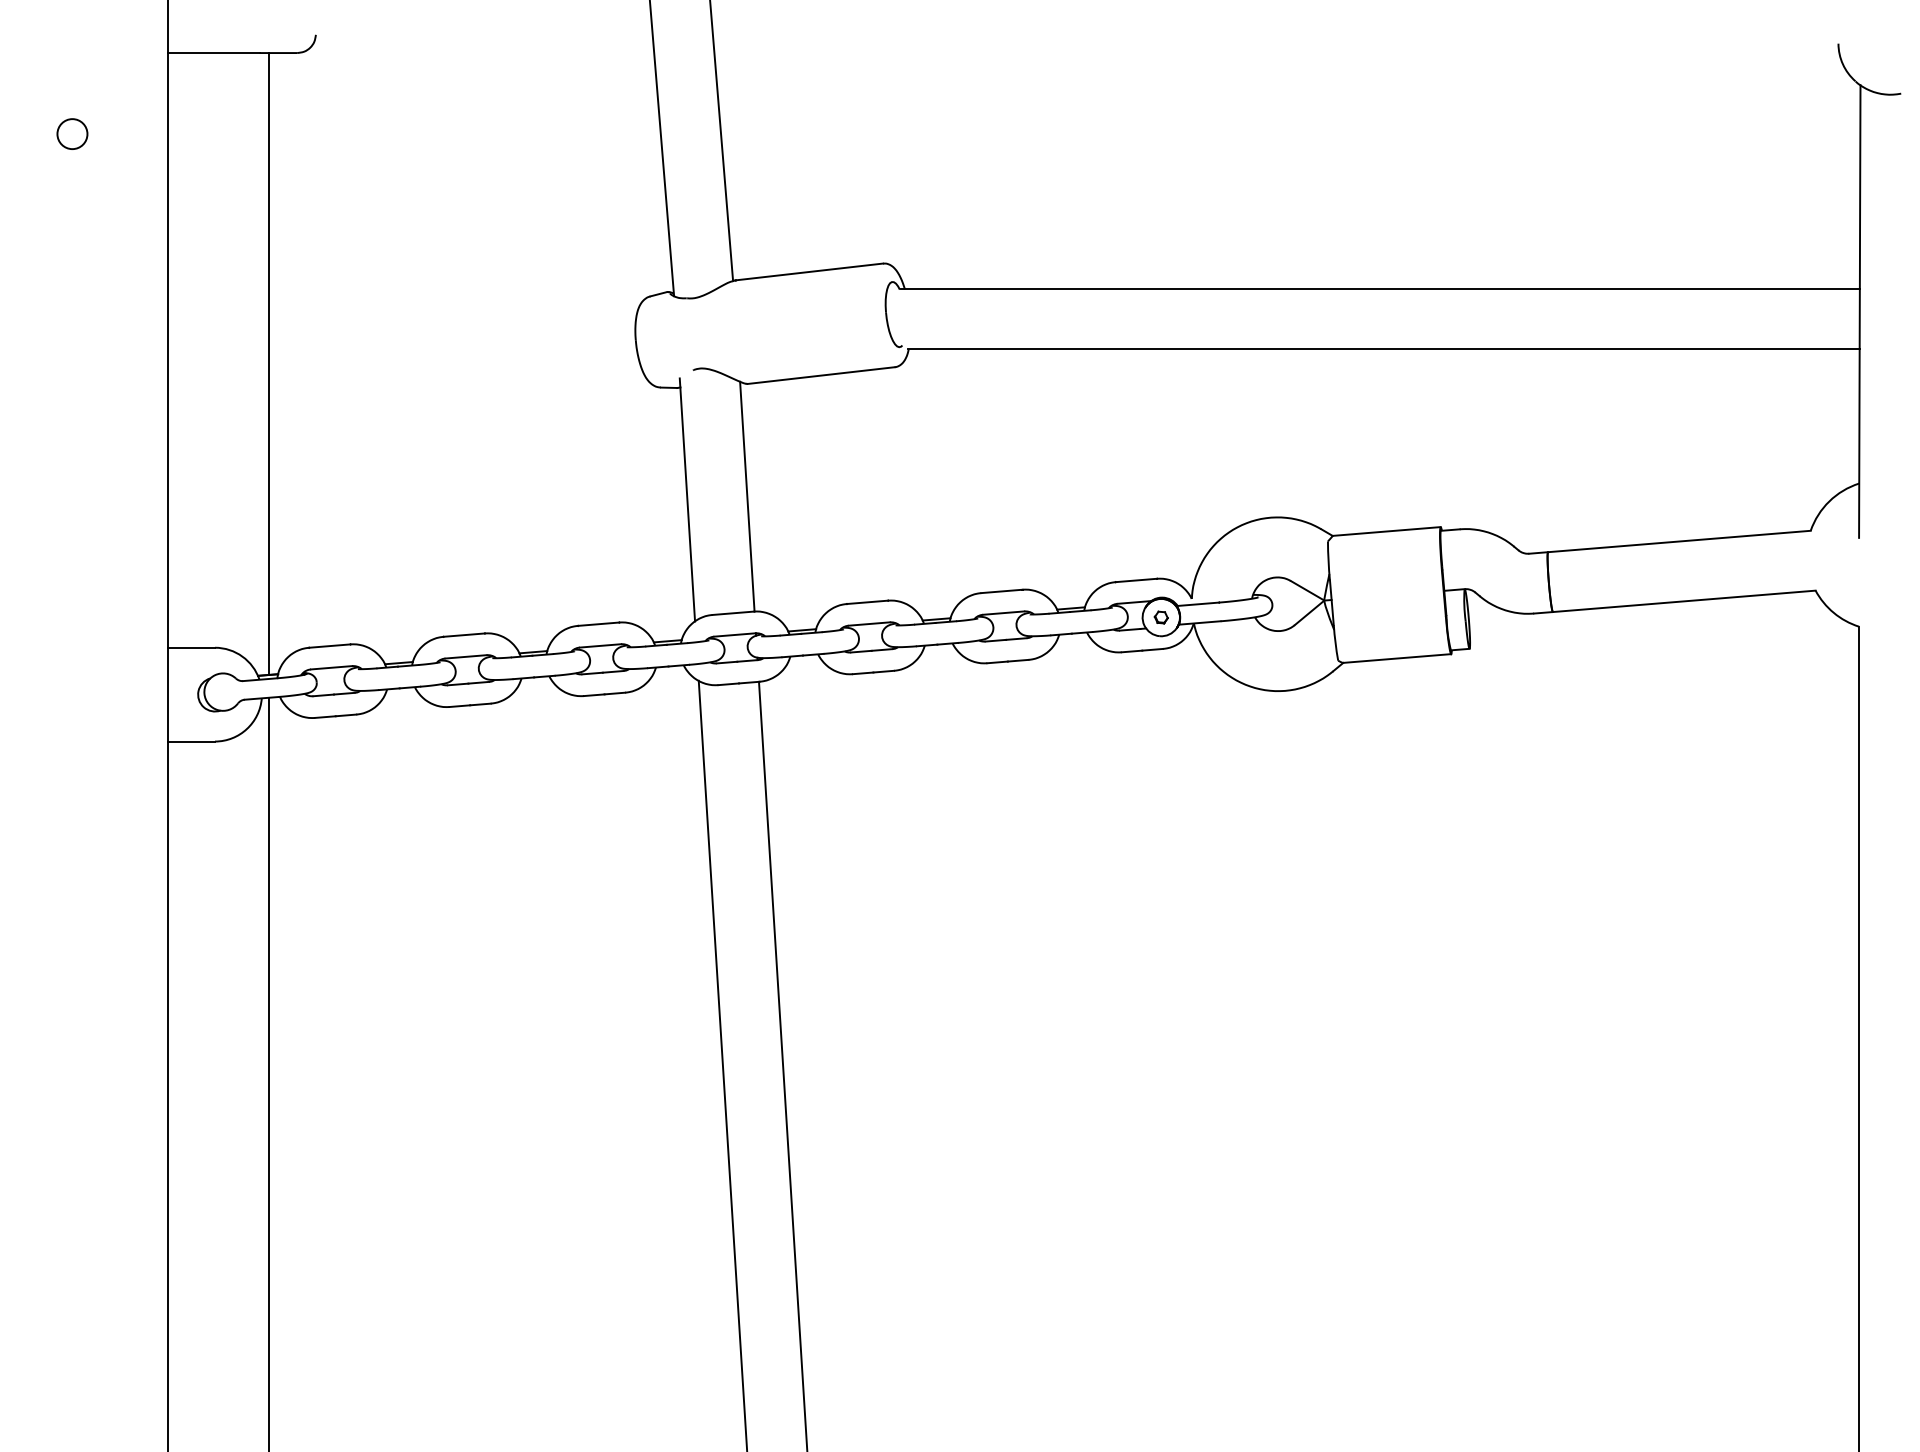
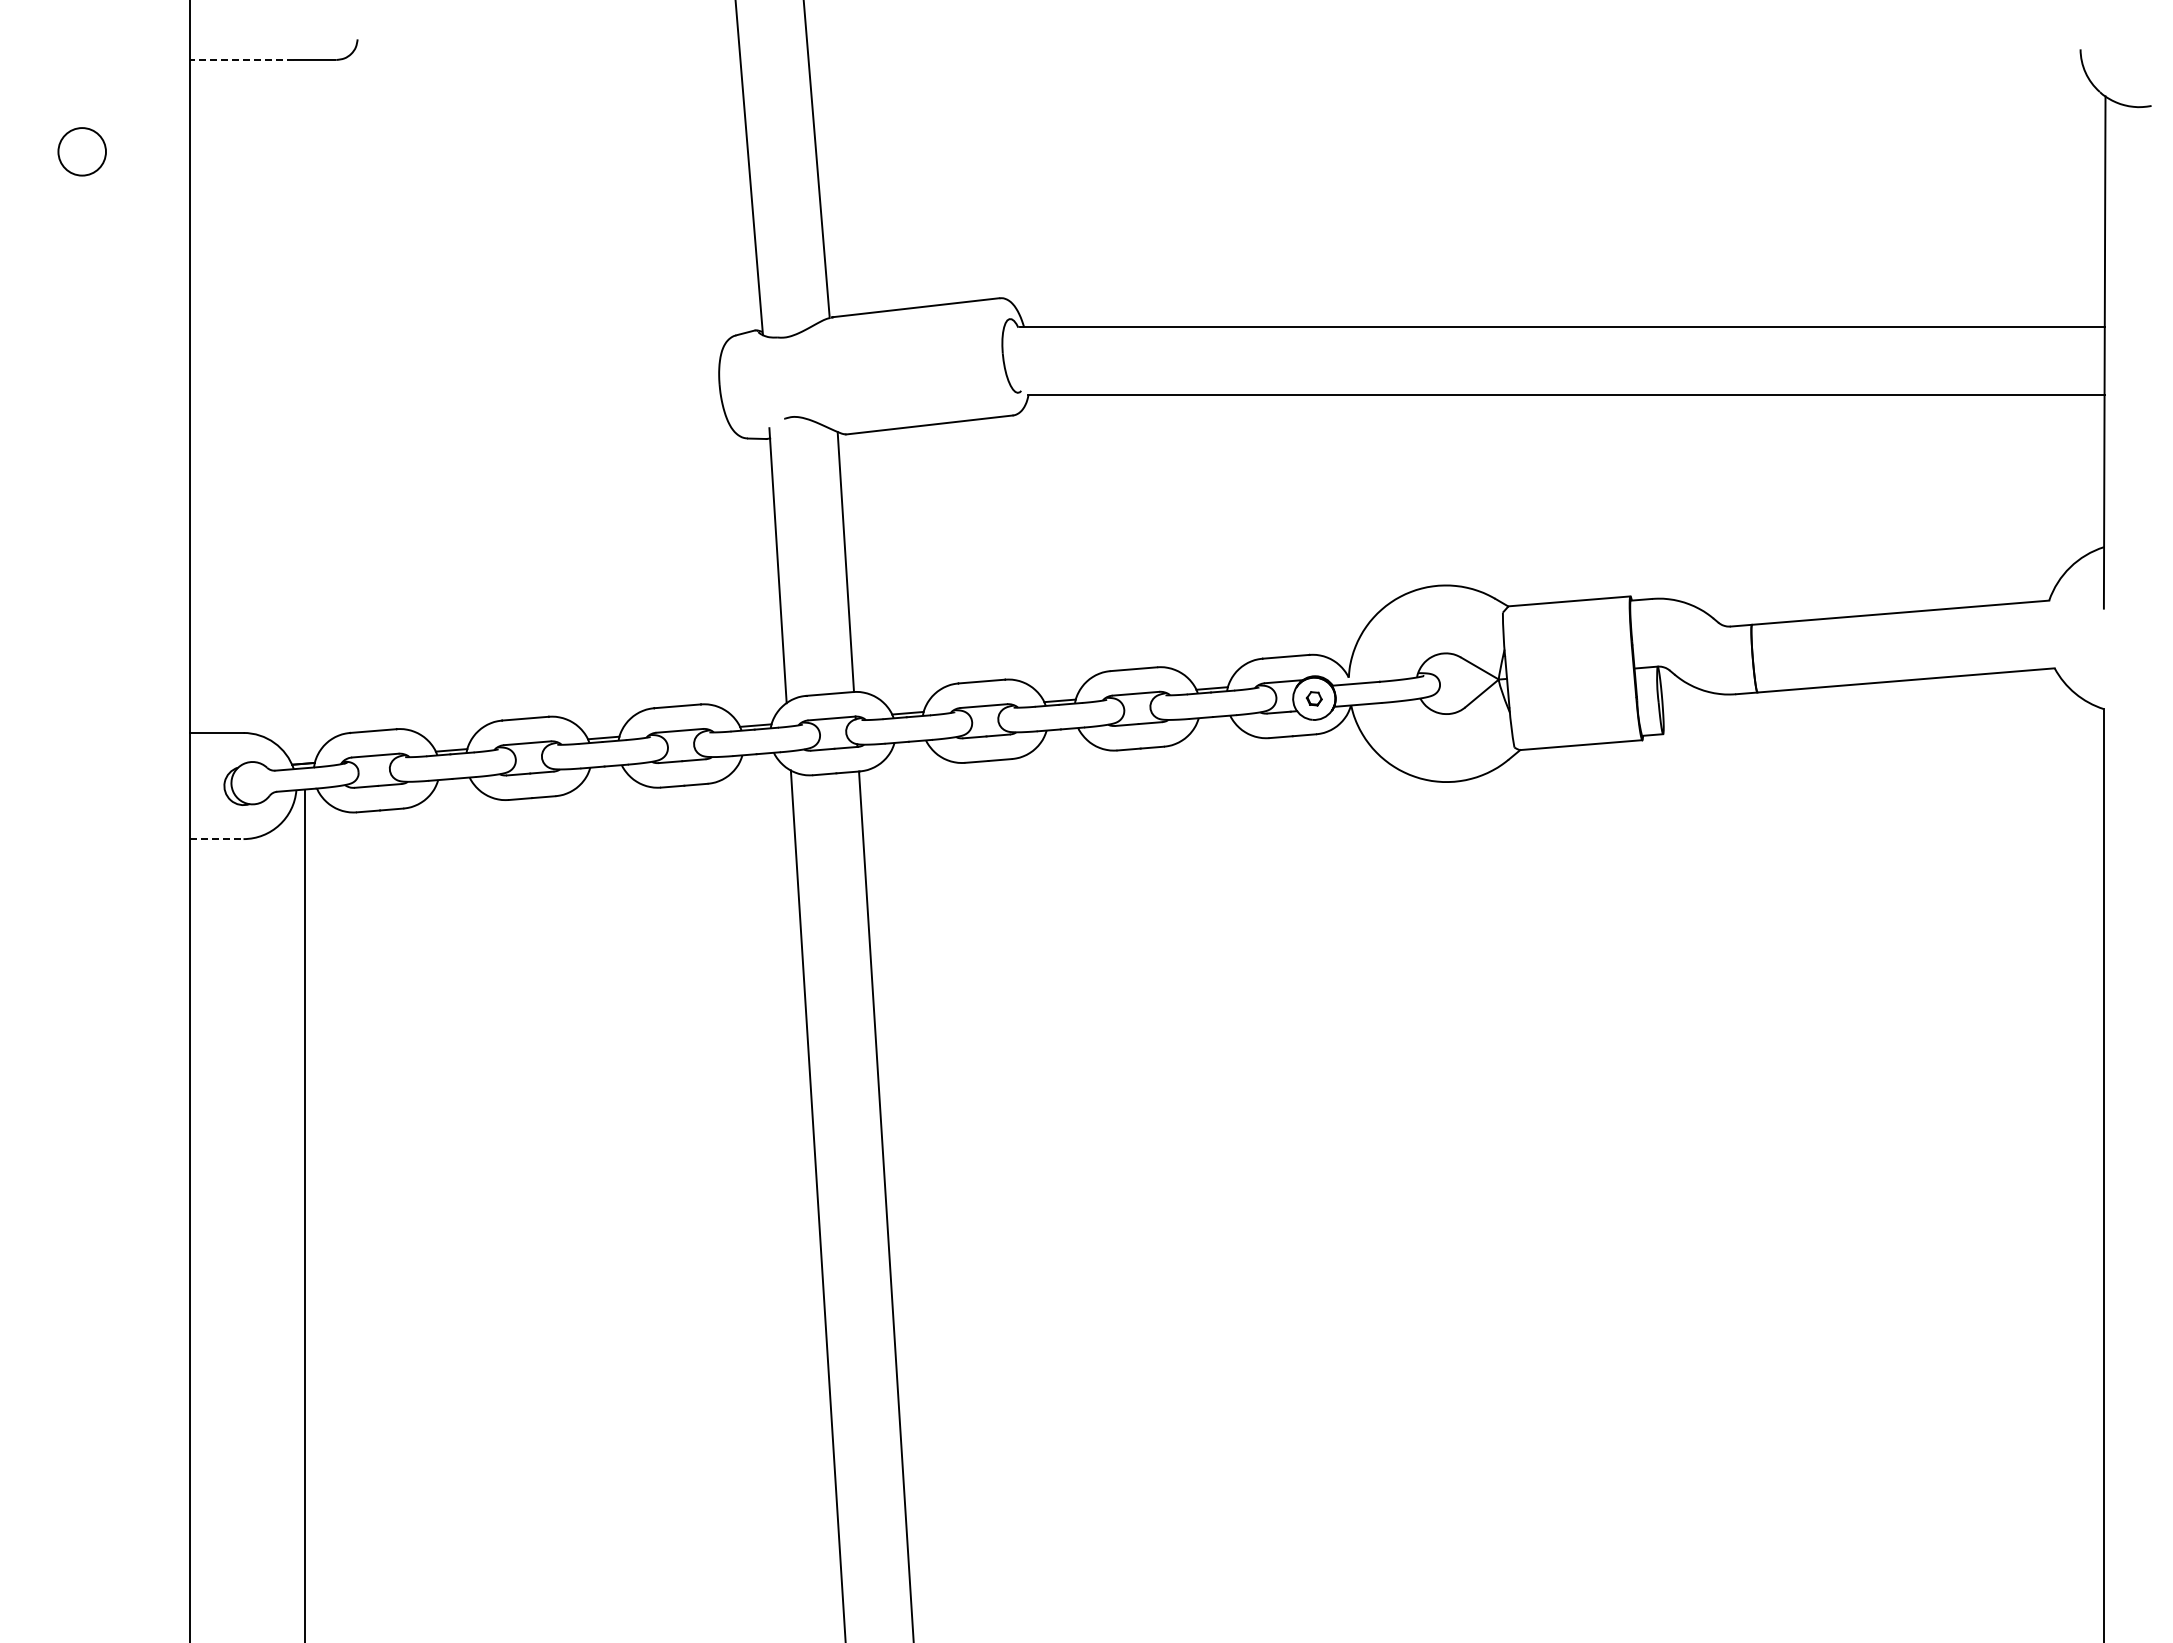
line: (214, 52) -> (242, 59), solid -> dashed
circle: (71, 133) -> (81, 151), size x1.4
line: (268, 363) -> (304, 411), removed
line: (191, 741) -> (216, 839), solid -> dashed

